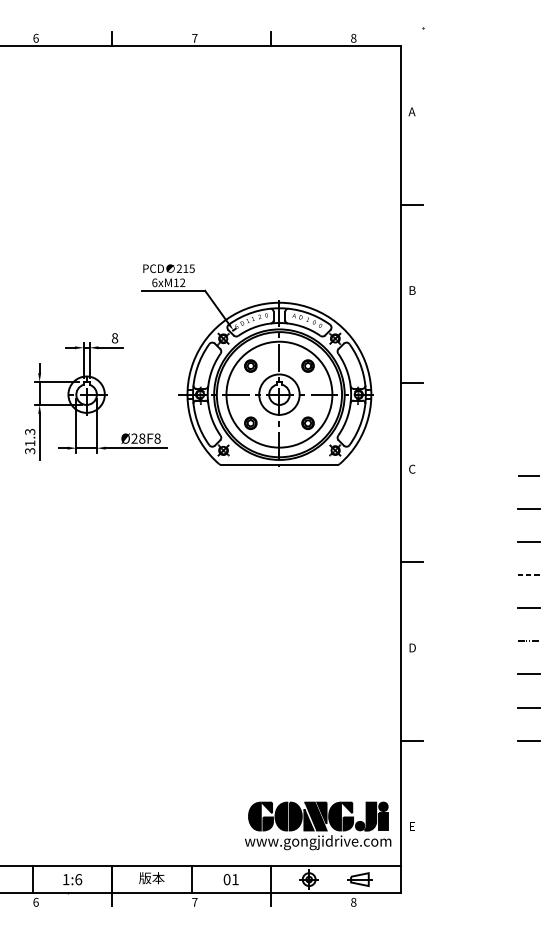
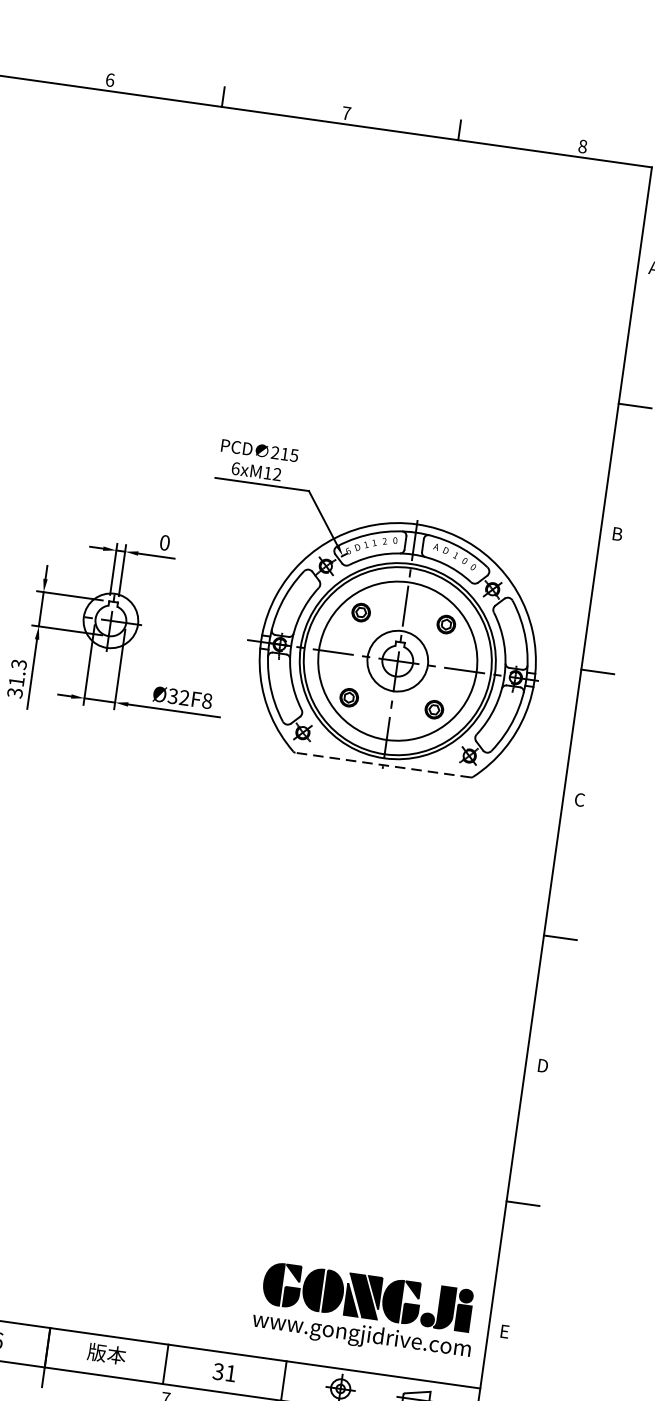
text: (114, 338) -> (164, 543), 8 -> 0
text: (138, 438) -> (178, 696), Ø28F8 -> Ø32F8
line: (279, 464) -> (383, 765), solid -> dashed
text: (226, 879) -> (217, 1371), 01 -> 31

